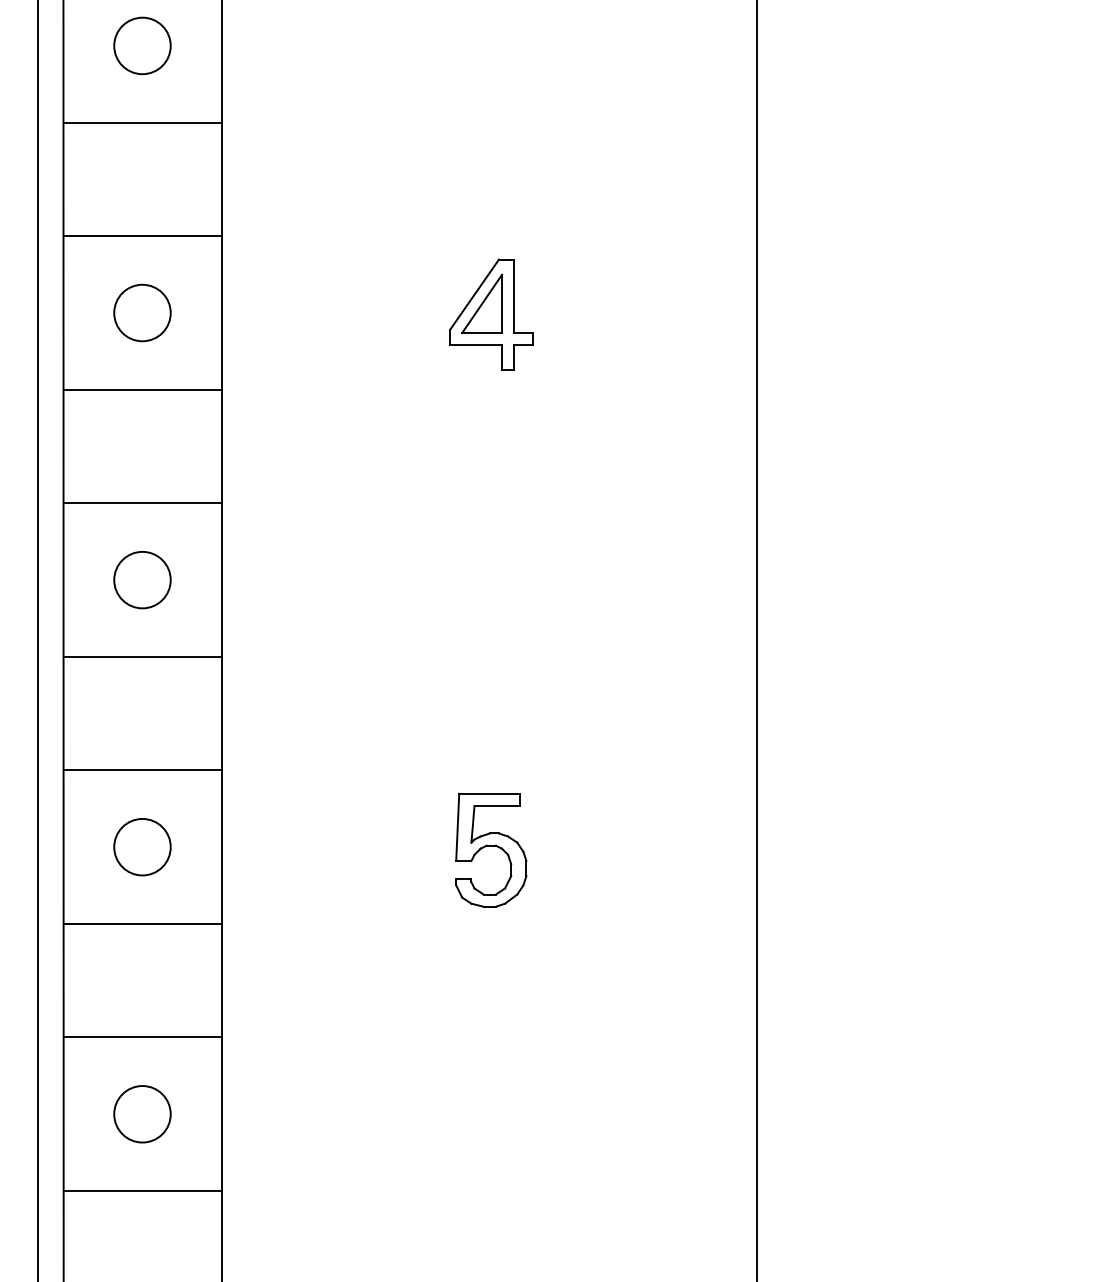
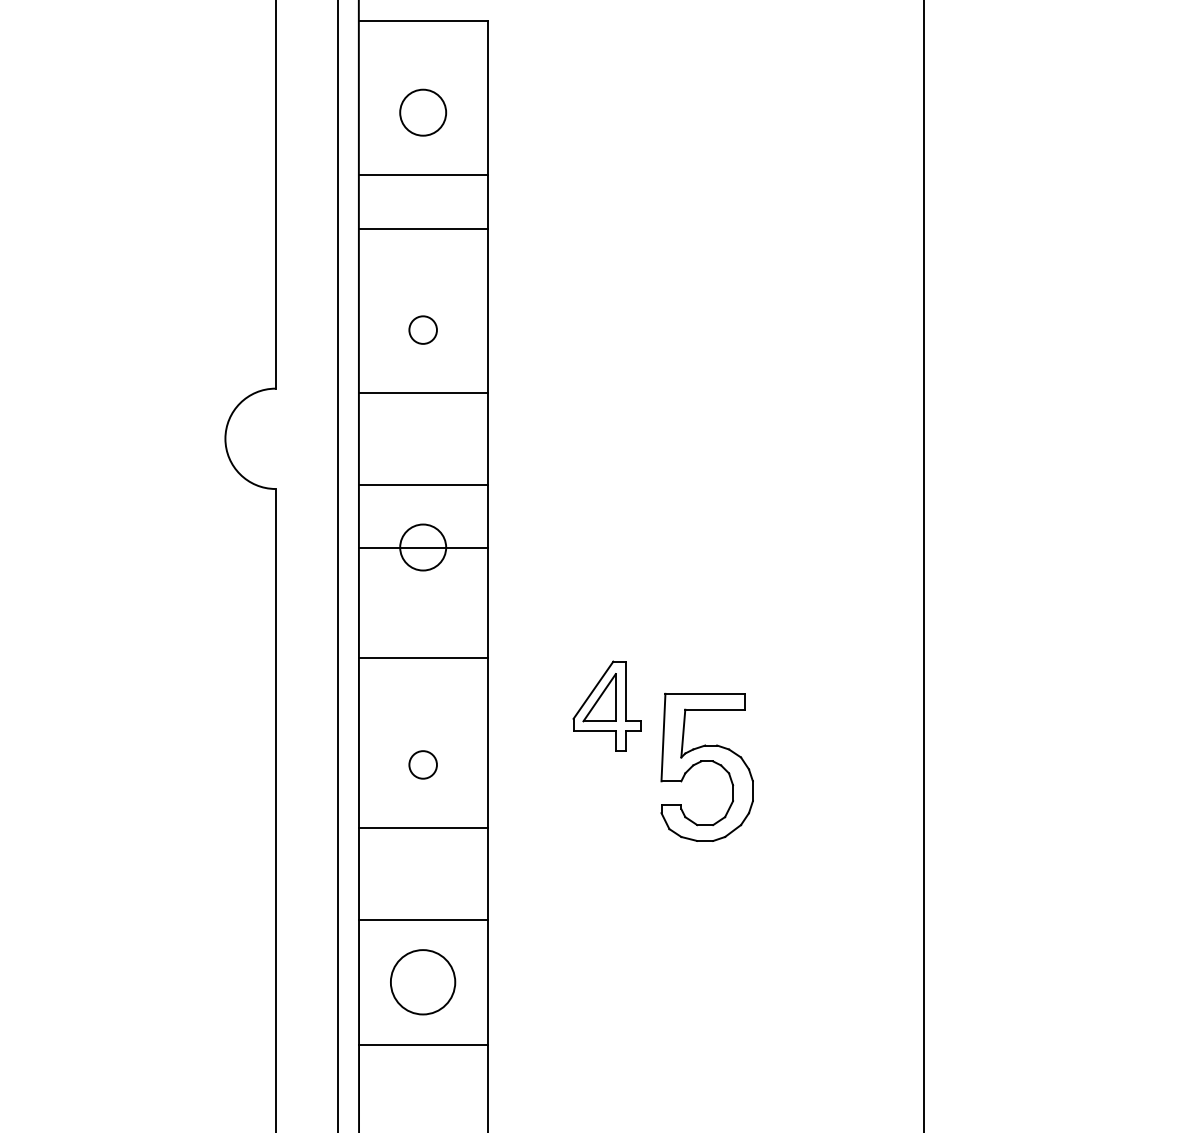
line: (142, 236) -> (423, 229), moved
circle: (142, 313) -> (423, 330), size x0.6
part: (490, 313) -> (606, 705), moved
line: (142, 657) -> (423, 548), moved
line: (142, 770) -> (423, 658), moved
circle: (142, 846) -> (423, 764), size x0.6
part: (490, 850) -> (706, 767), size x1.6
circle: (142, 1114) -> (423, 982), size x1.4

